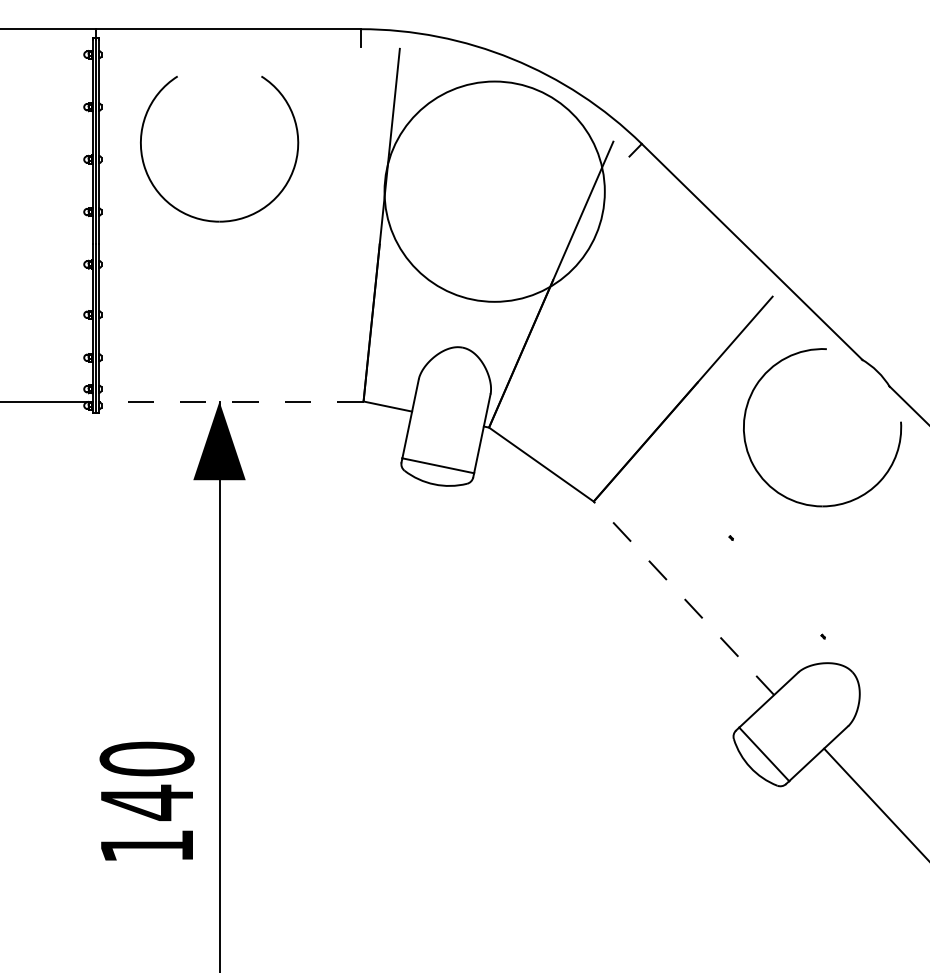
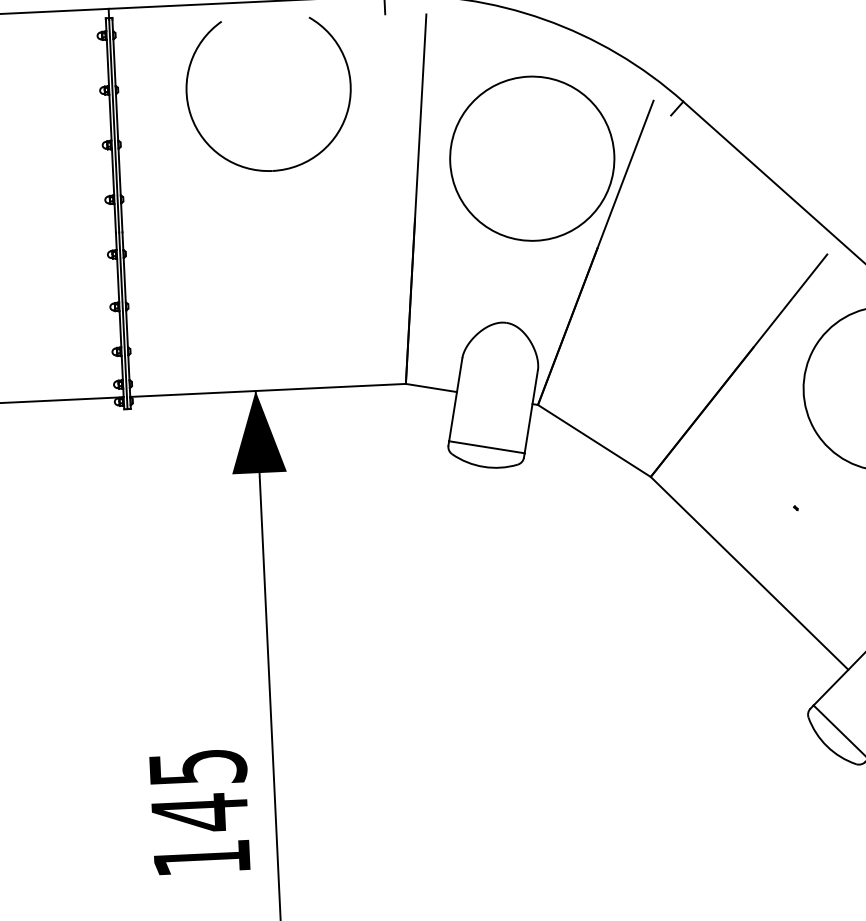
circle: (494, 191) -> (532, 158), size x0.71
part: (219, 220) -> (272, 169), moved
line: (230, 401) -> (267, 390), dashed -> solid
line: (683, 597) -> (749, 572), dashed -> solid
text: (146, 758) -> (197, 766), 140 -> 145

